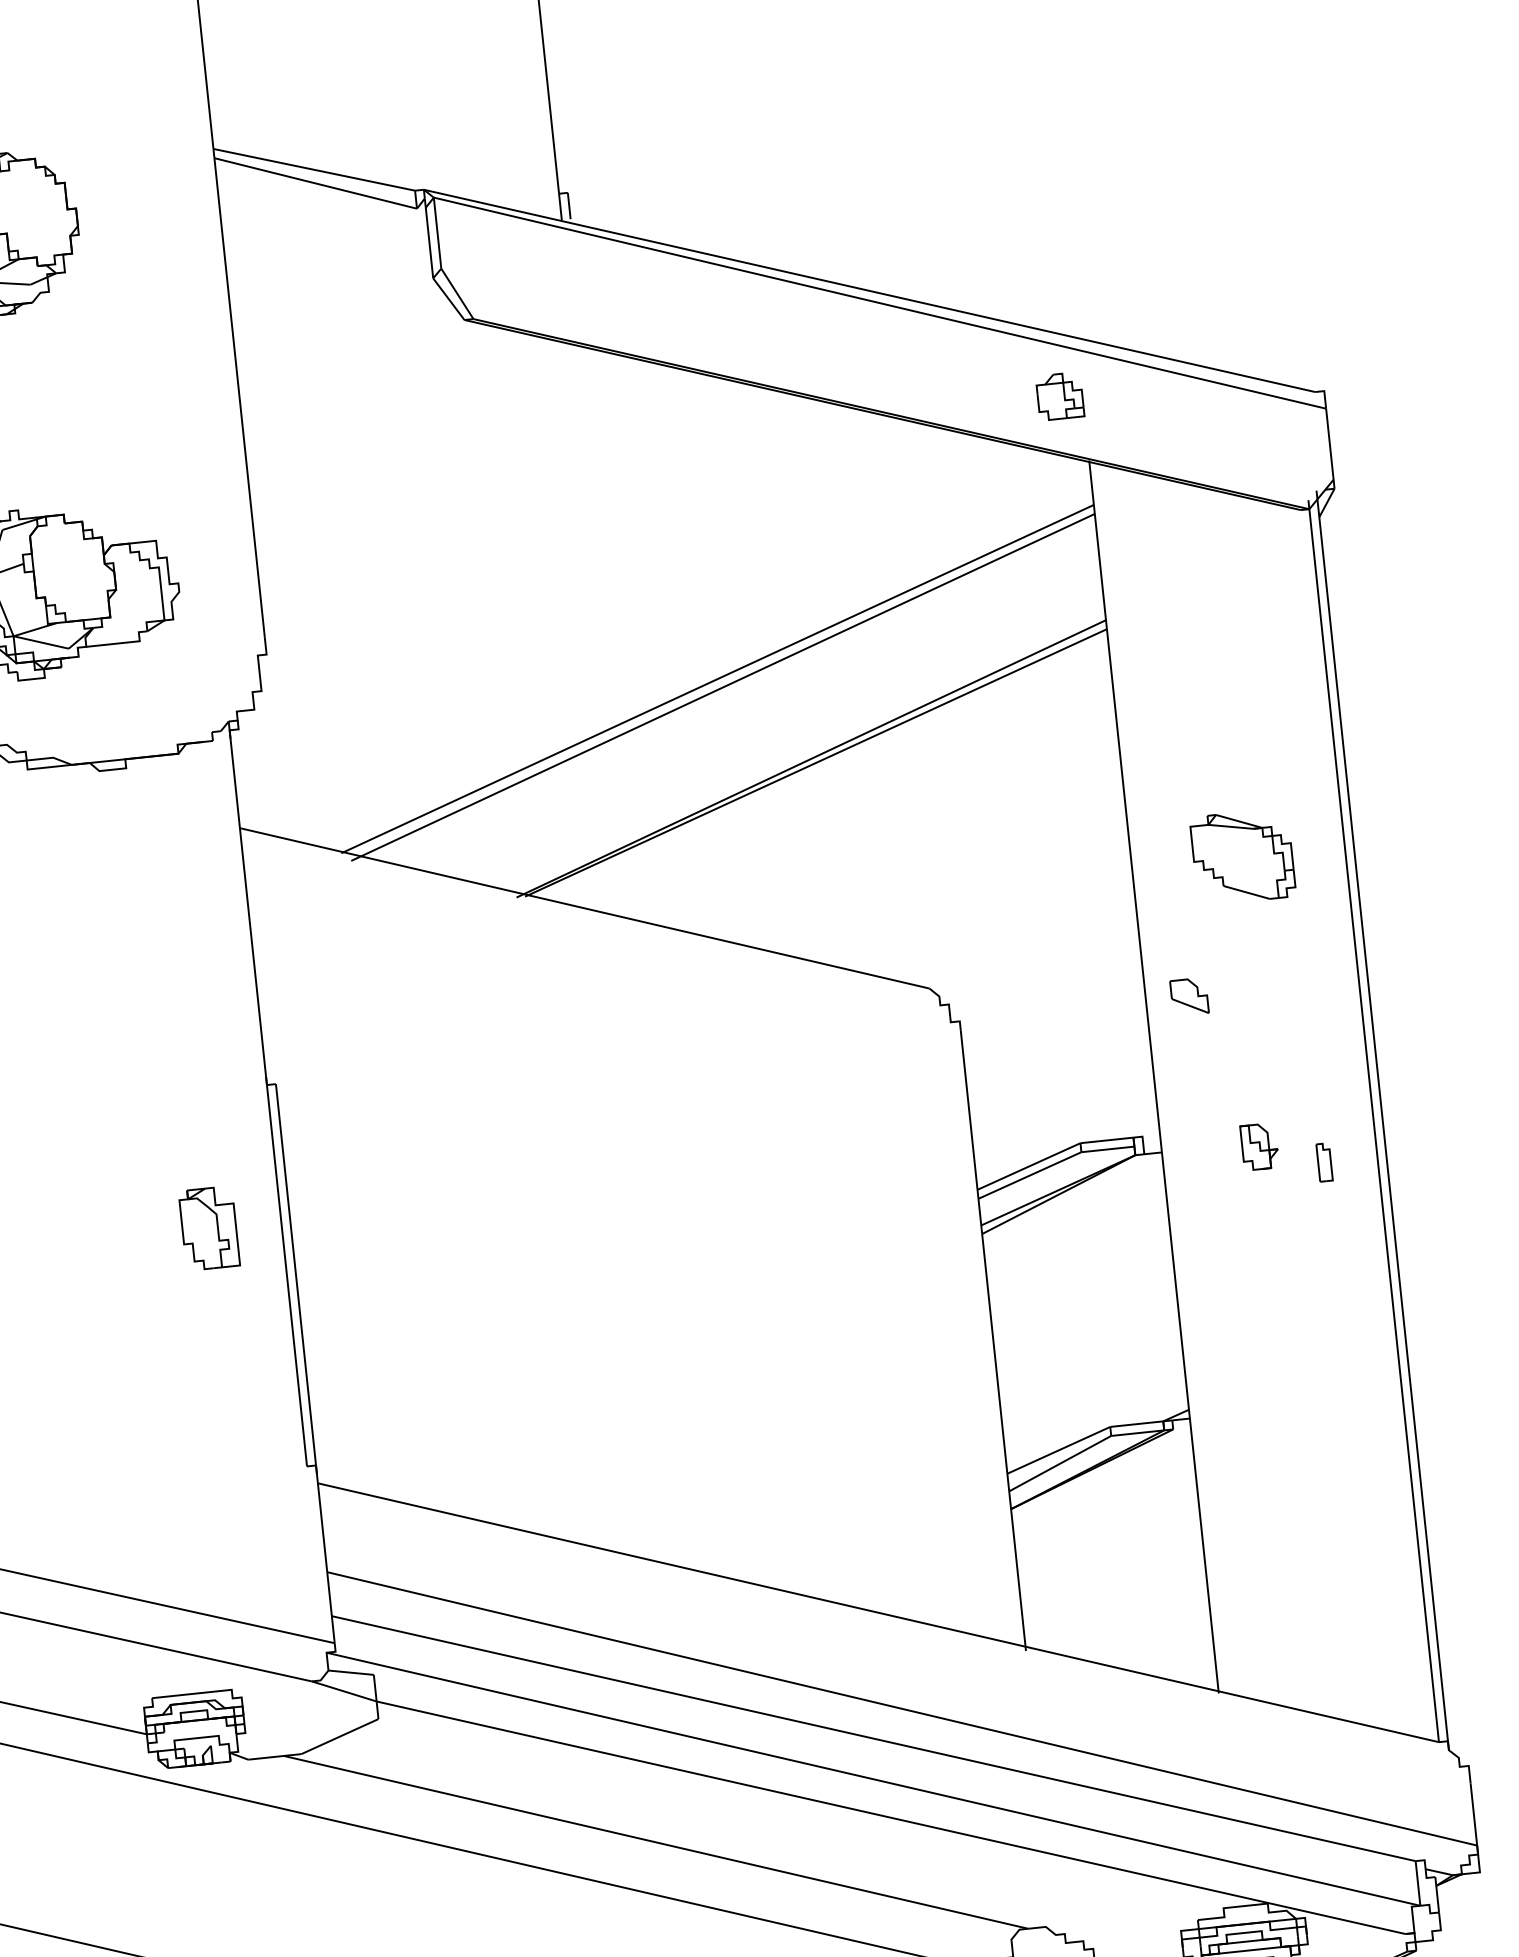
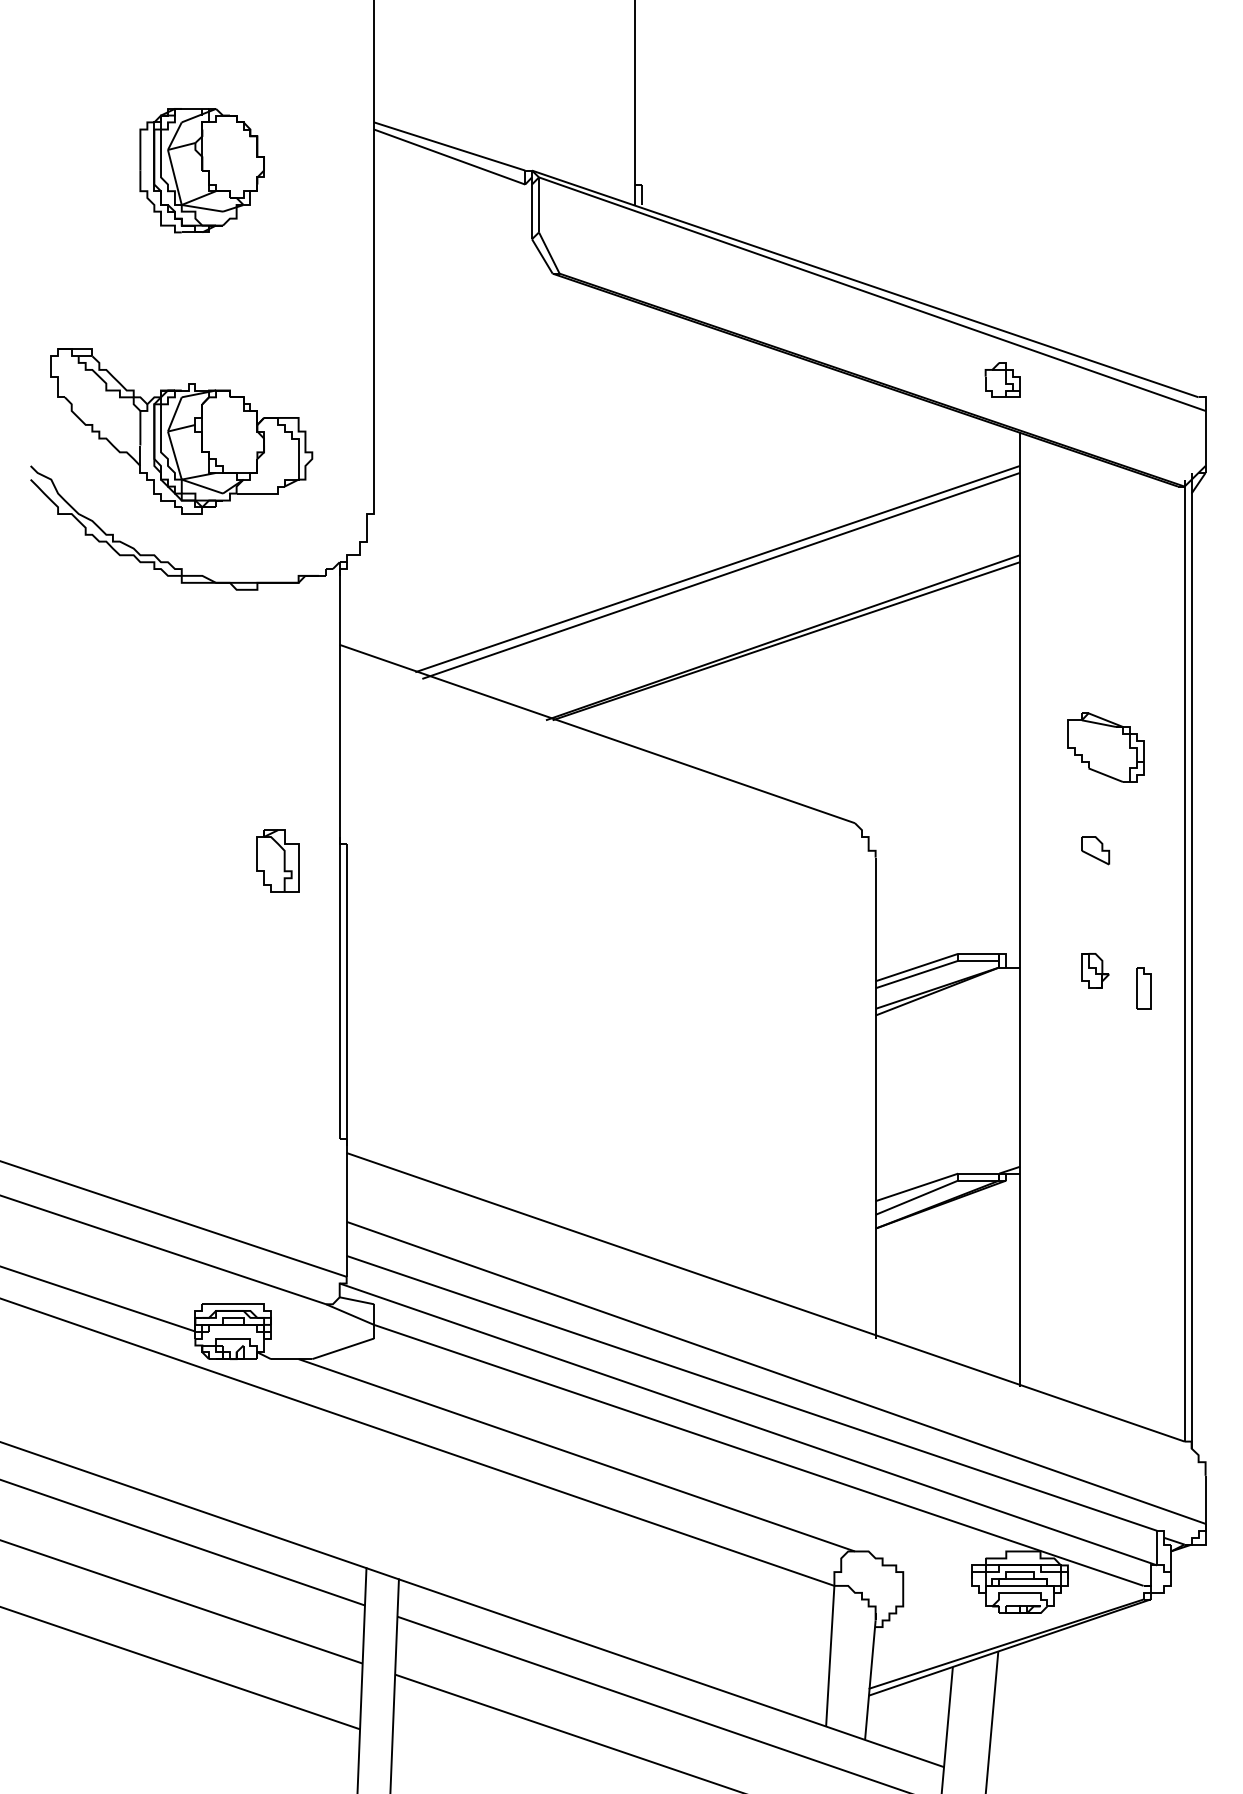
part: (1189, 996) -> (1095, 850), moved
part: (1324, 1162) -> (1143, 988), size x1.43
part: (208, 1227) -> (277, 860), moved

